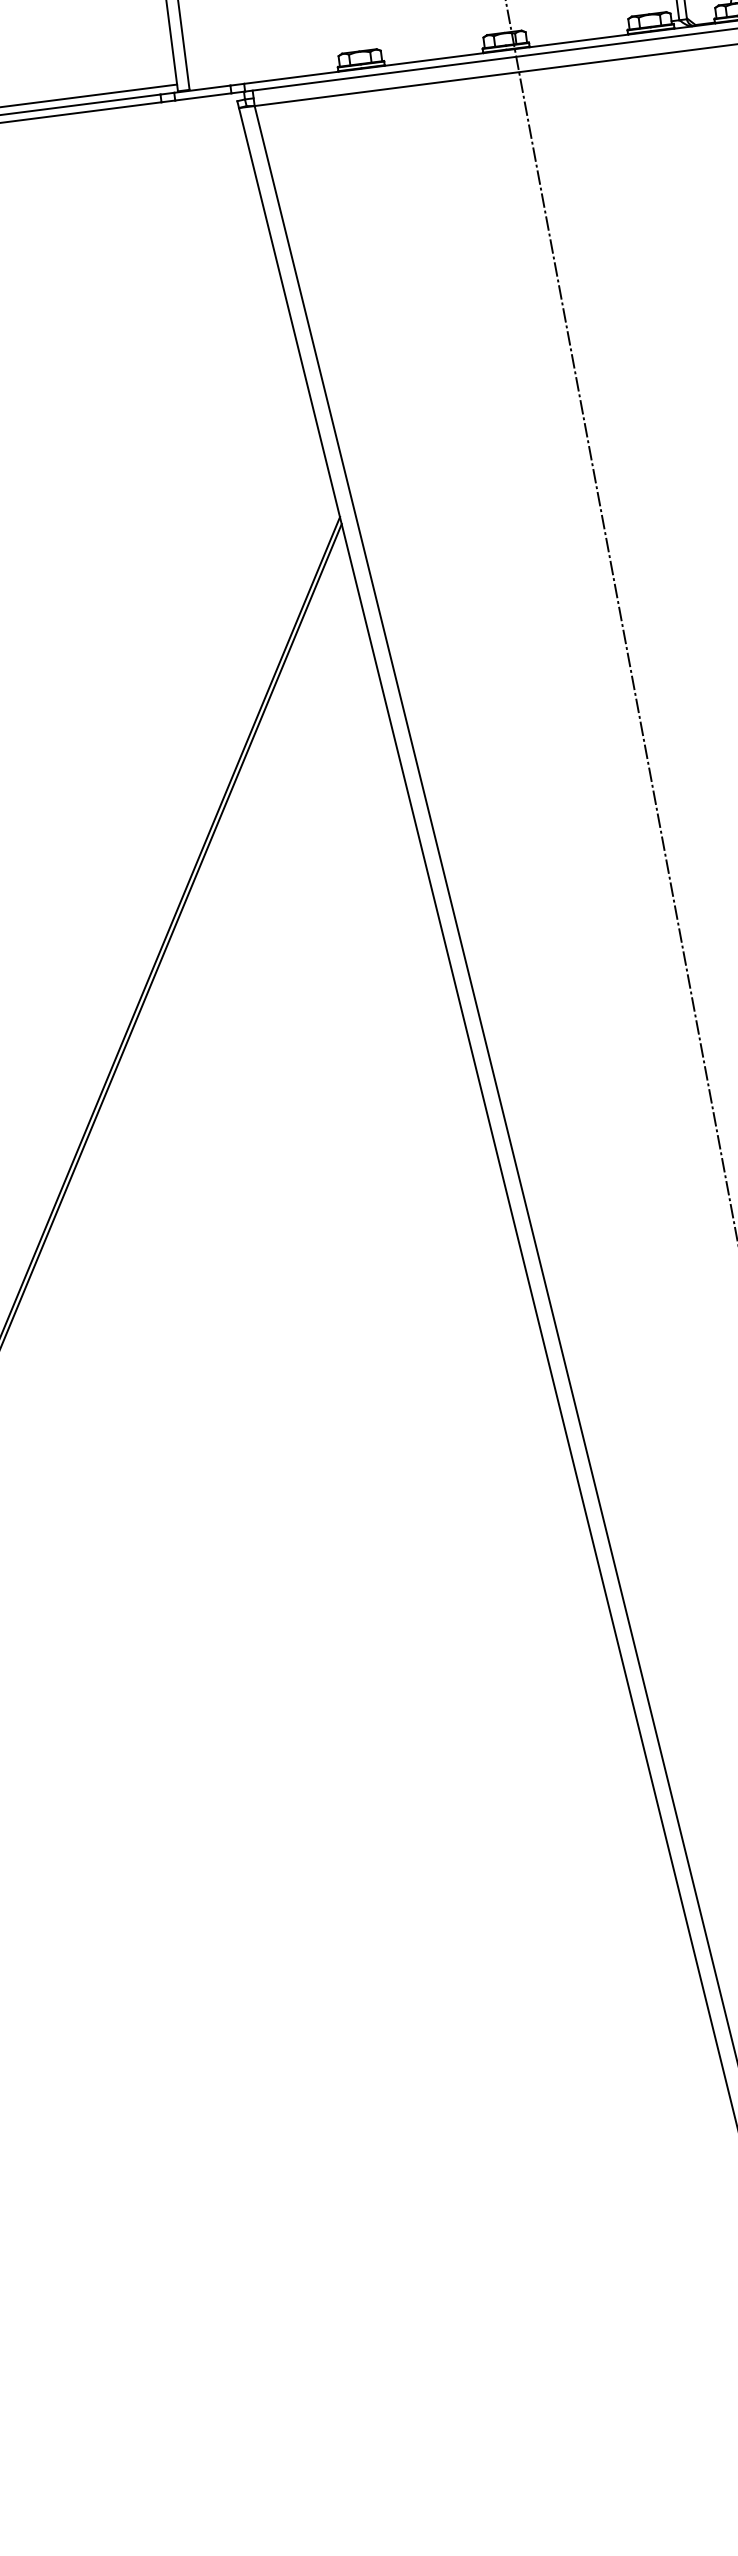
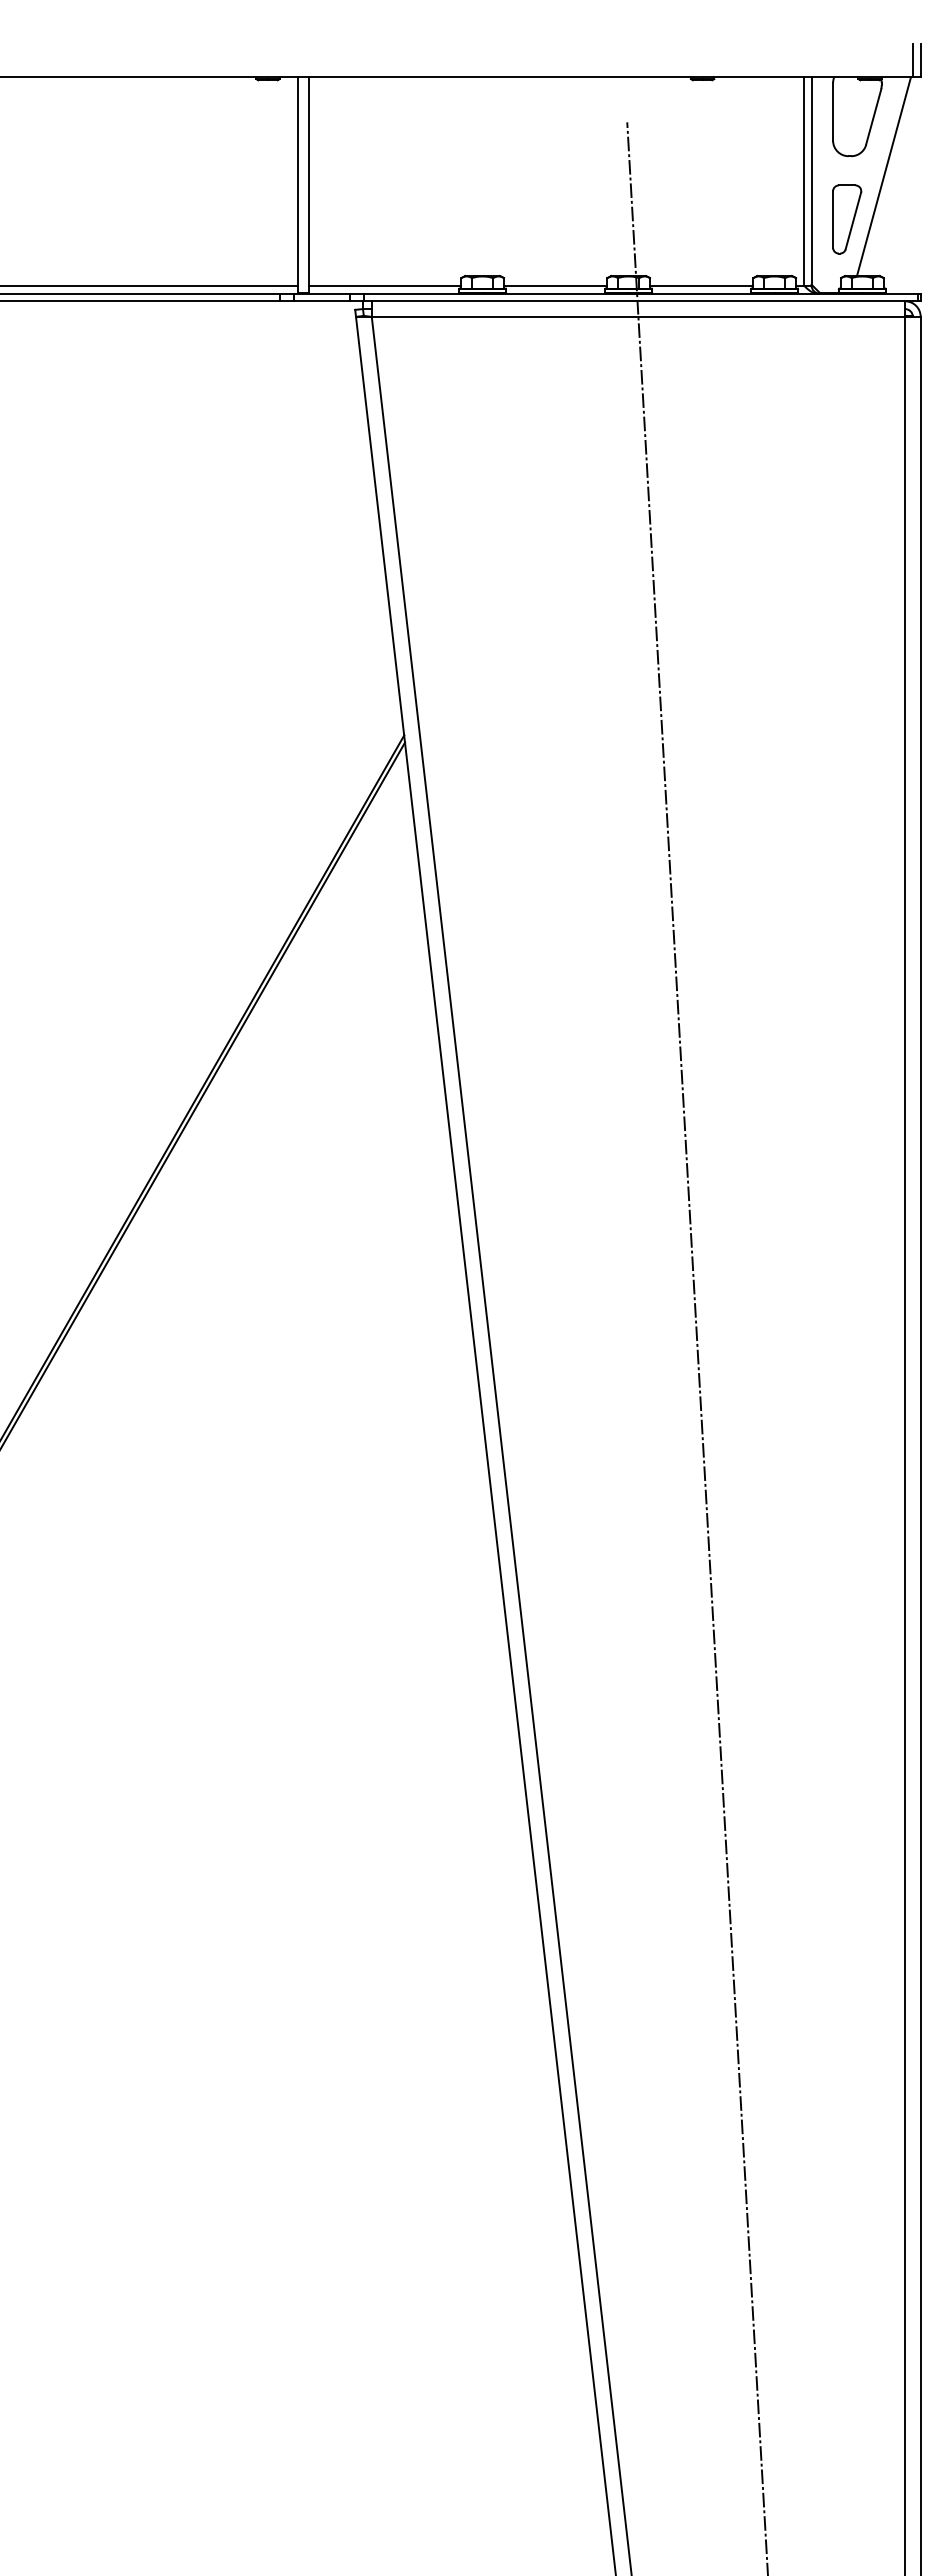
line: (577, 33) -> (701, 285), added
line: (432, 51) -> (555, 285), added
line: (264, 73) -> (385, 285), added

